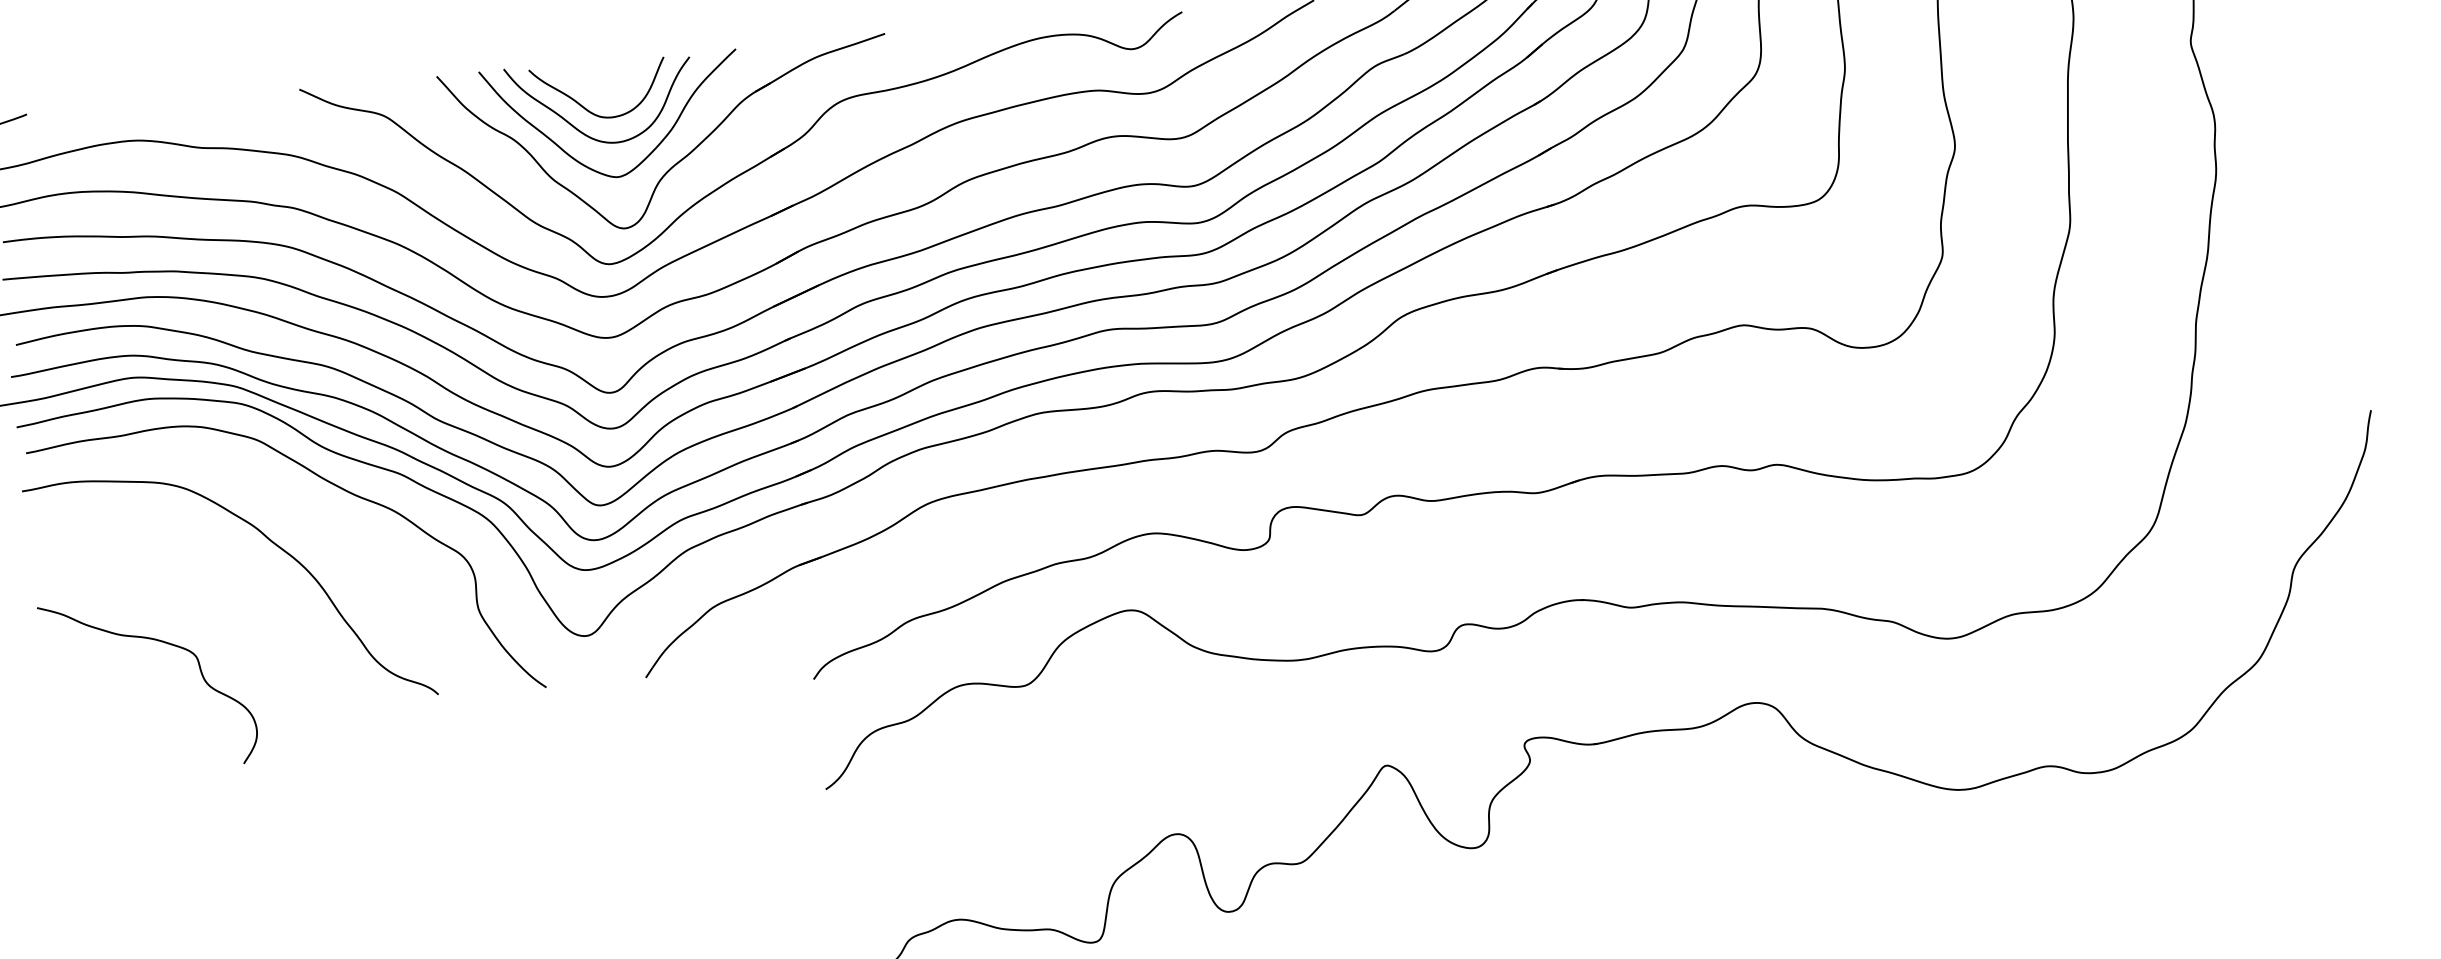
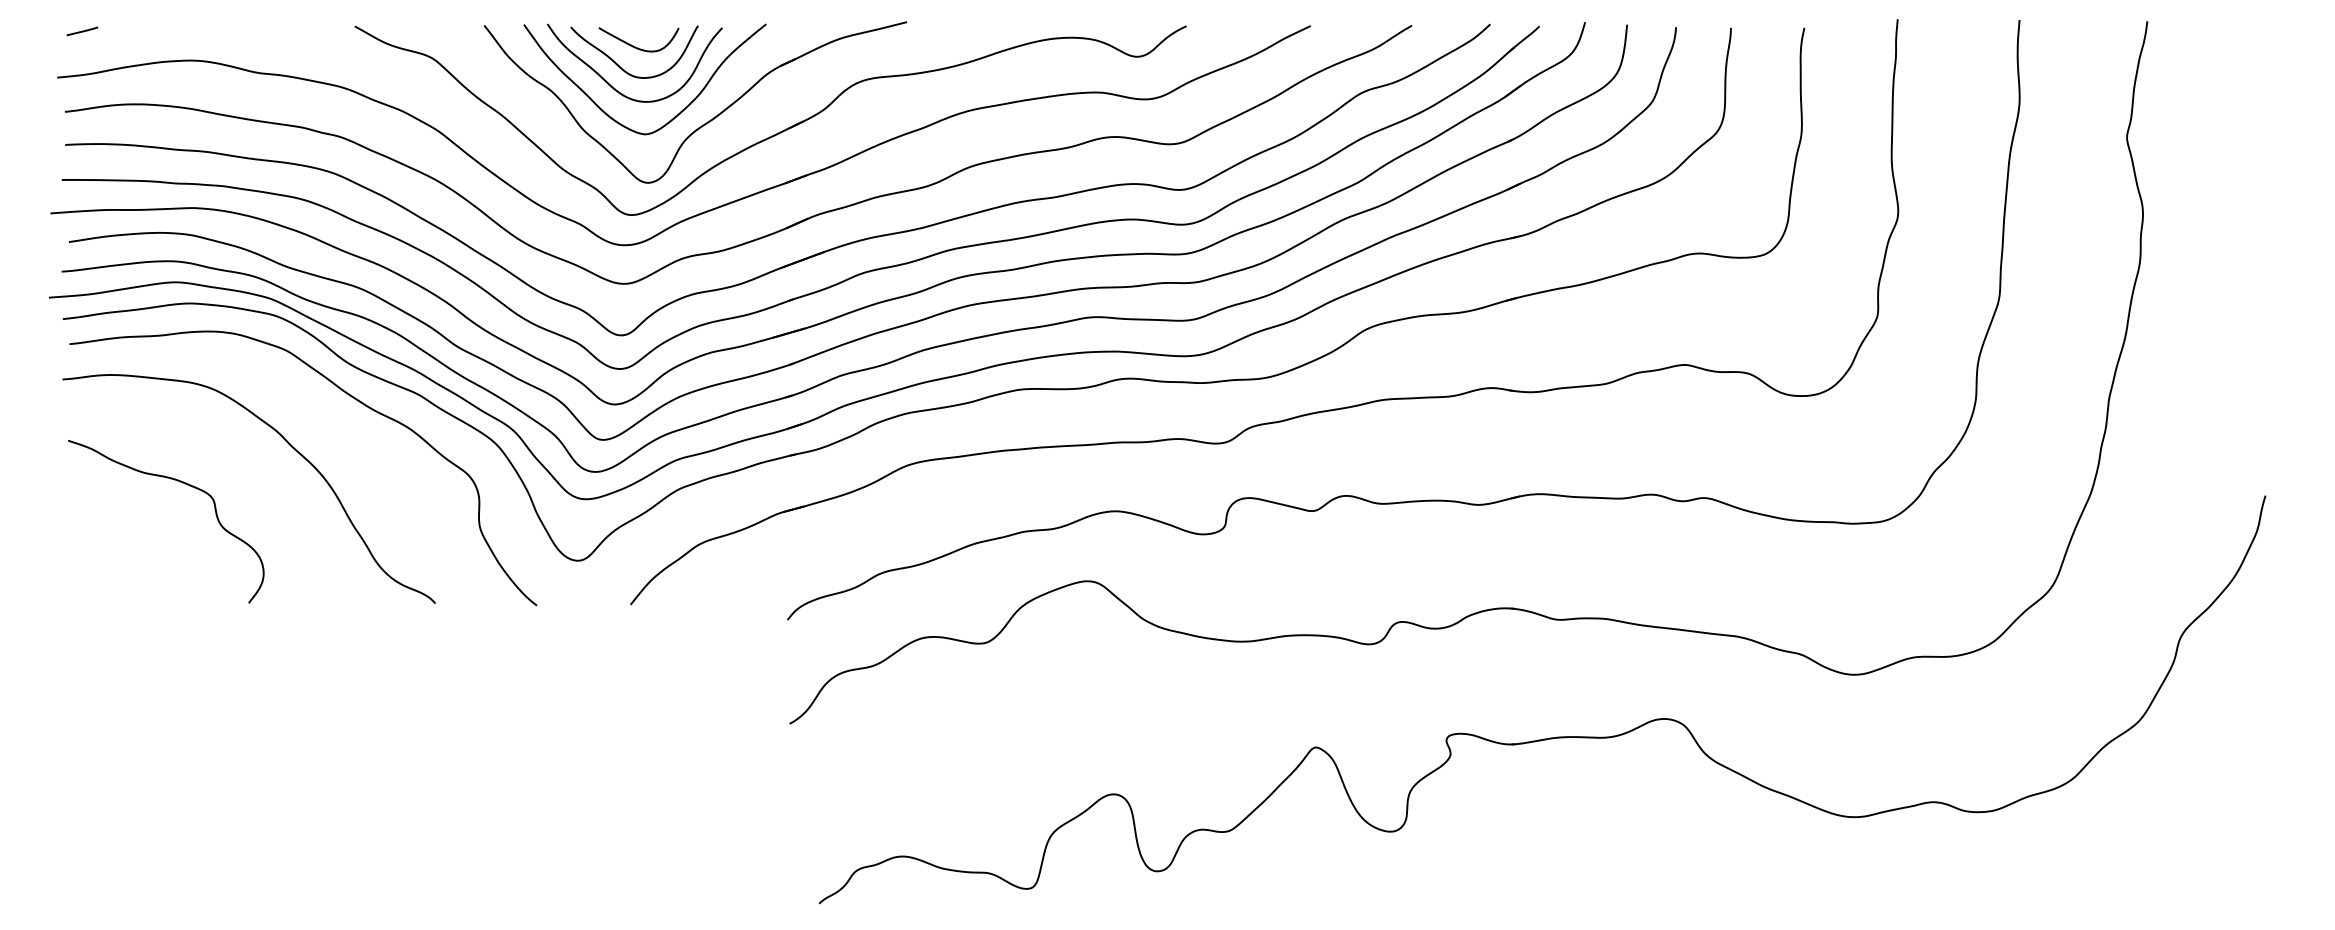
curve: (599, 84) -> (635, 46), added
curve: (162, 642) -> (182, 483), moved

